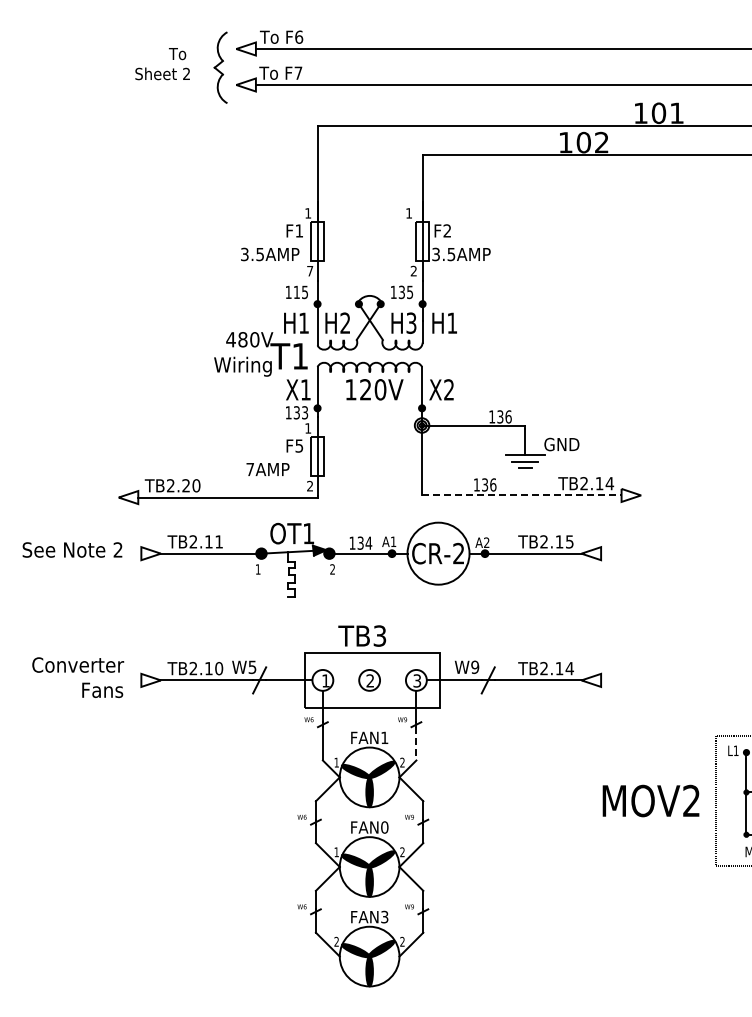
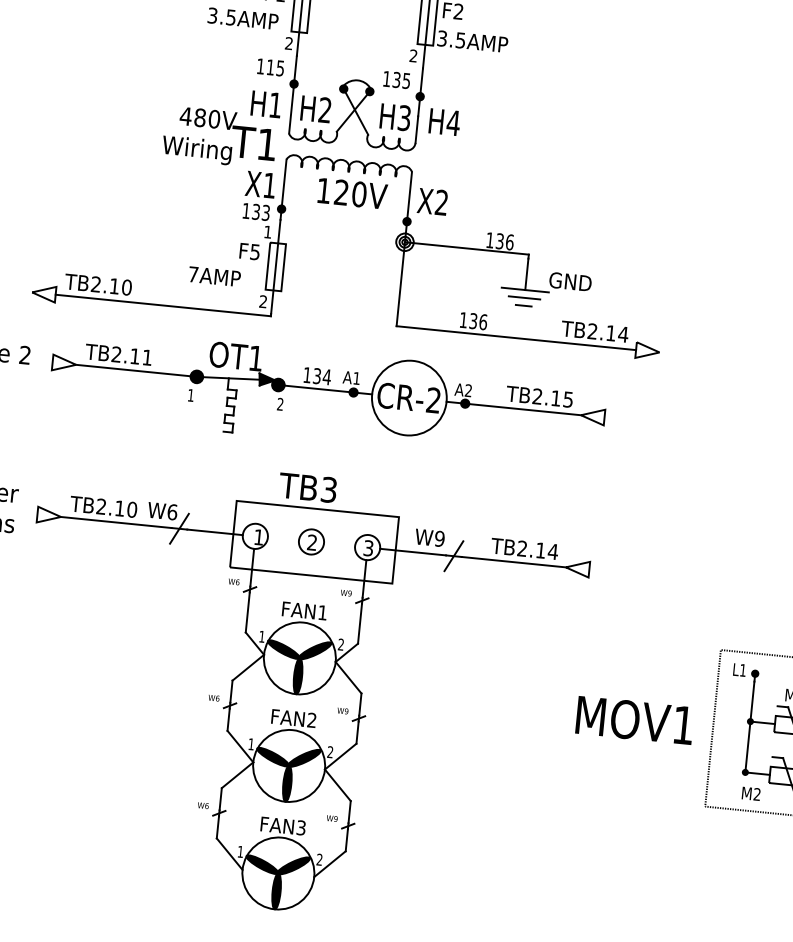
text: (310, 270) -> (289, 42), 7 -> 2
text: (451, 322) -> (452, 122), H1 -> H4
text: (185, 485) -> (113, 285), TB2.20 -> TB2.10
line: (521, 495) -> (515, 338), dashed -> solid
text: (252, 667) -> (172, 512), W5 -> W6
line: (416, 743) -> (360, 623), dashed -> solid
text: (691, 800) -> (683, 724), MOV2 -> MOV1
text: (384, 827) -> (311, 720), FAN0 -> FAN2
text: (336, 941) -> (240, 851), 2 -> 1

